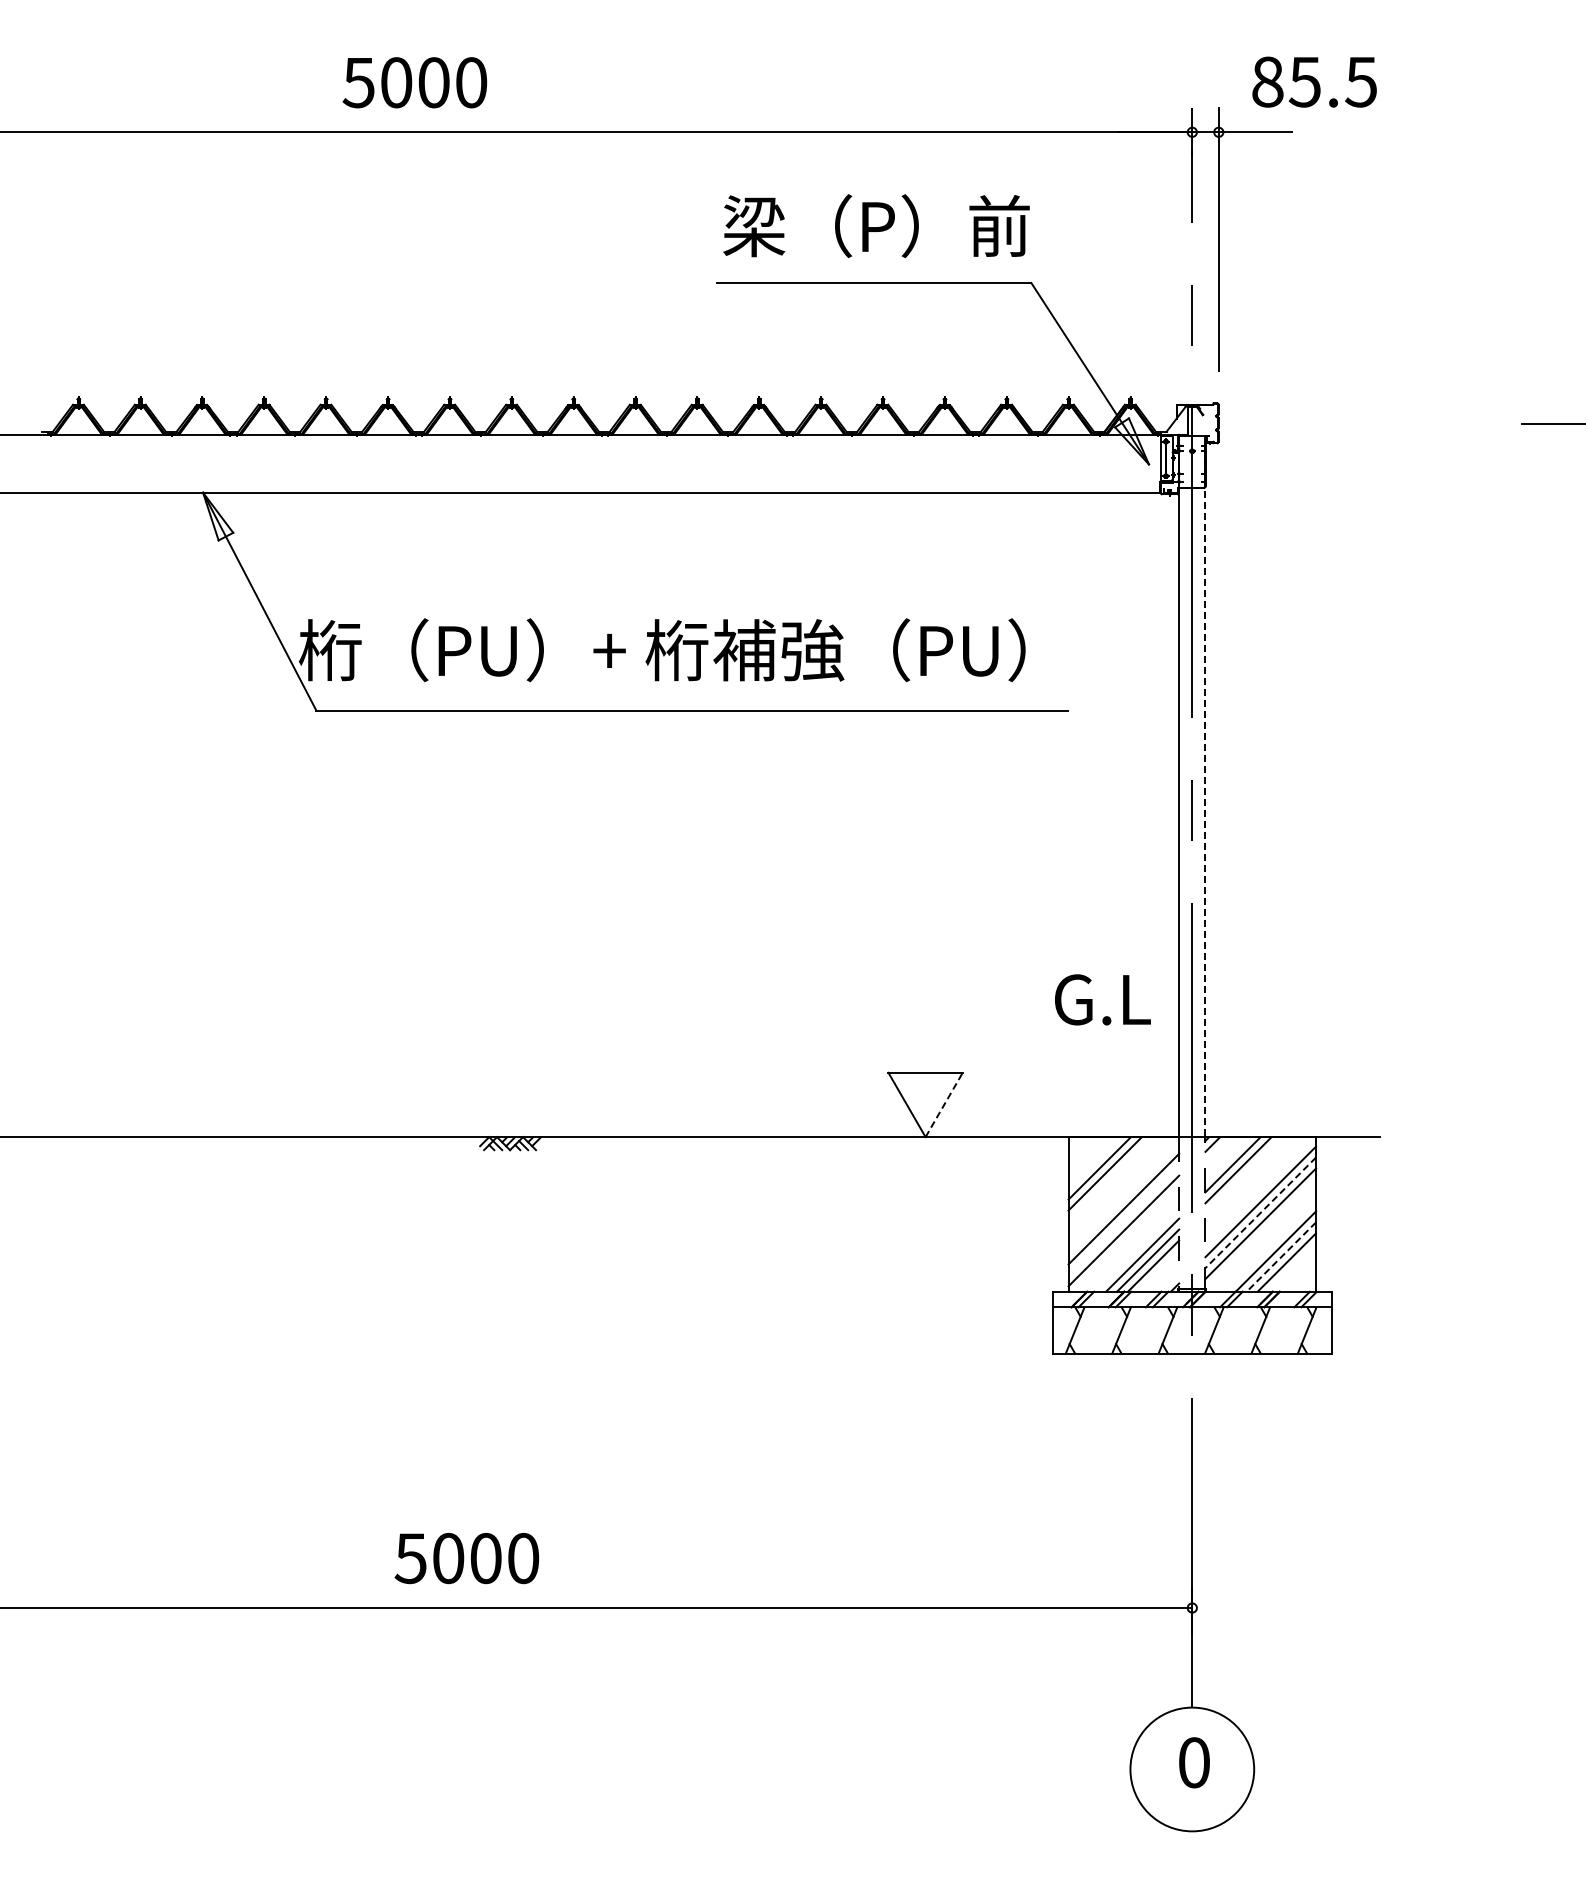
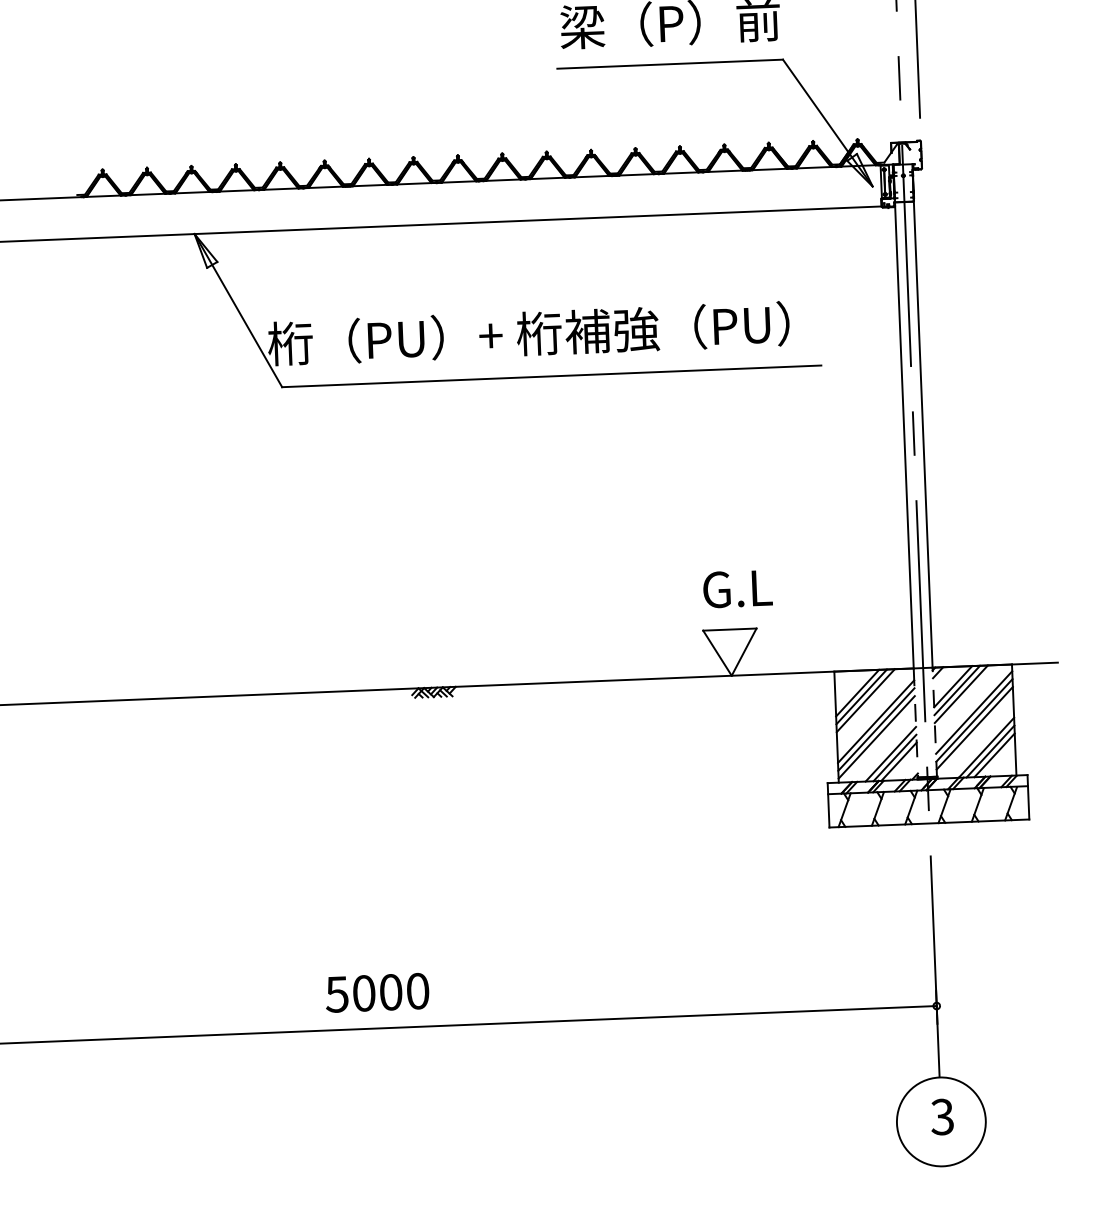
line: (1205, 786) -> (922, 416), dashed -> solid
text: (1102, 999) -> (737, 588), moved
line: (944, 1104) -> (744, 651), dashed -> solid
line: (1243, 1175) -> (960, 694), added
line: (1110, 1179) -> (865, 700), added
line: (1260, 1213) -> (974, 720), dashed -> solid
line: (1123, 1219) -> (876, 729), added
line: (1281, 1257) -> (990, 751), dashed -> solid
text: (466, 1558) -> (377, 992), moved
text: (1193, 1762) -> (942, 1116), 0 -> 3

